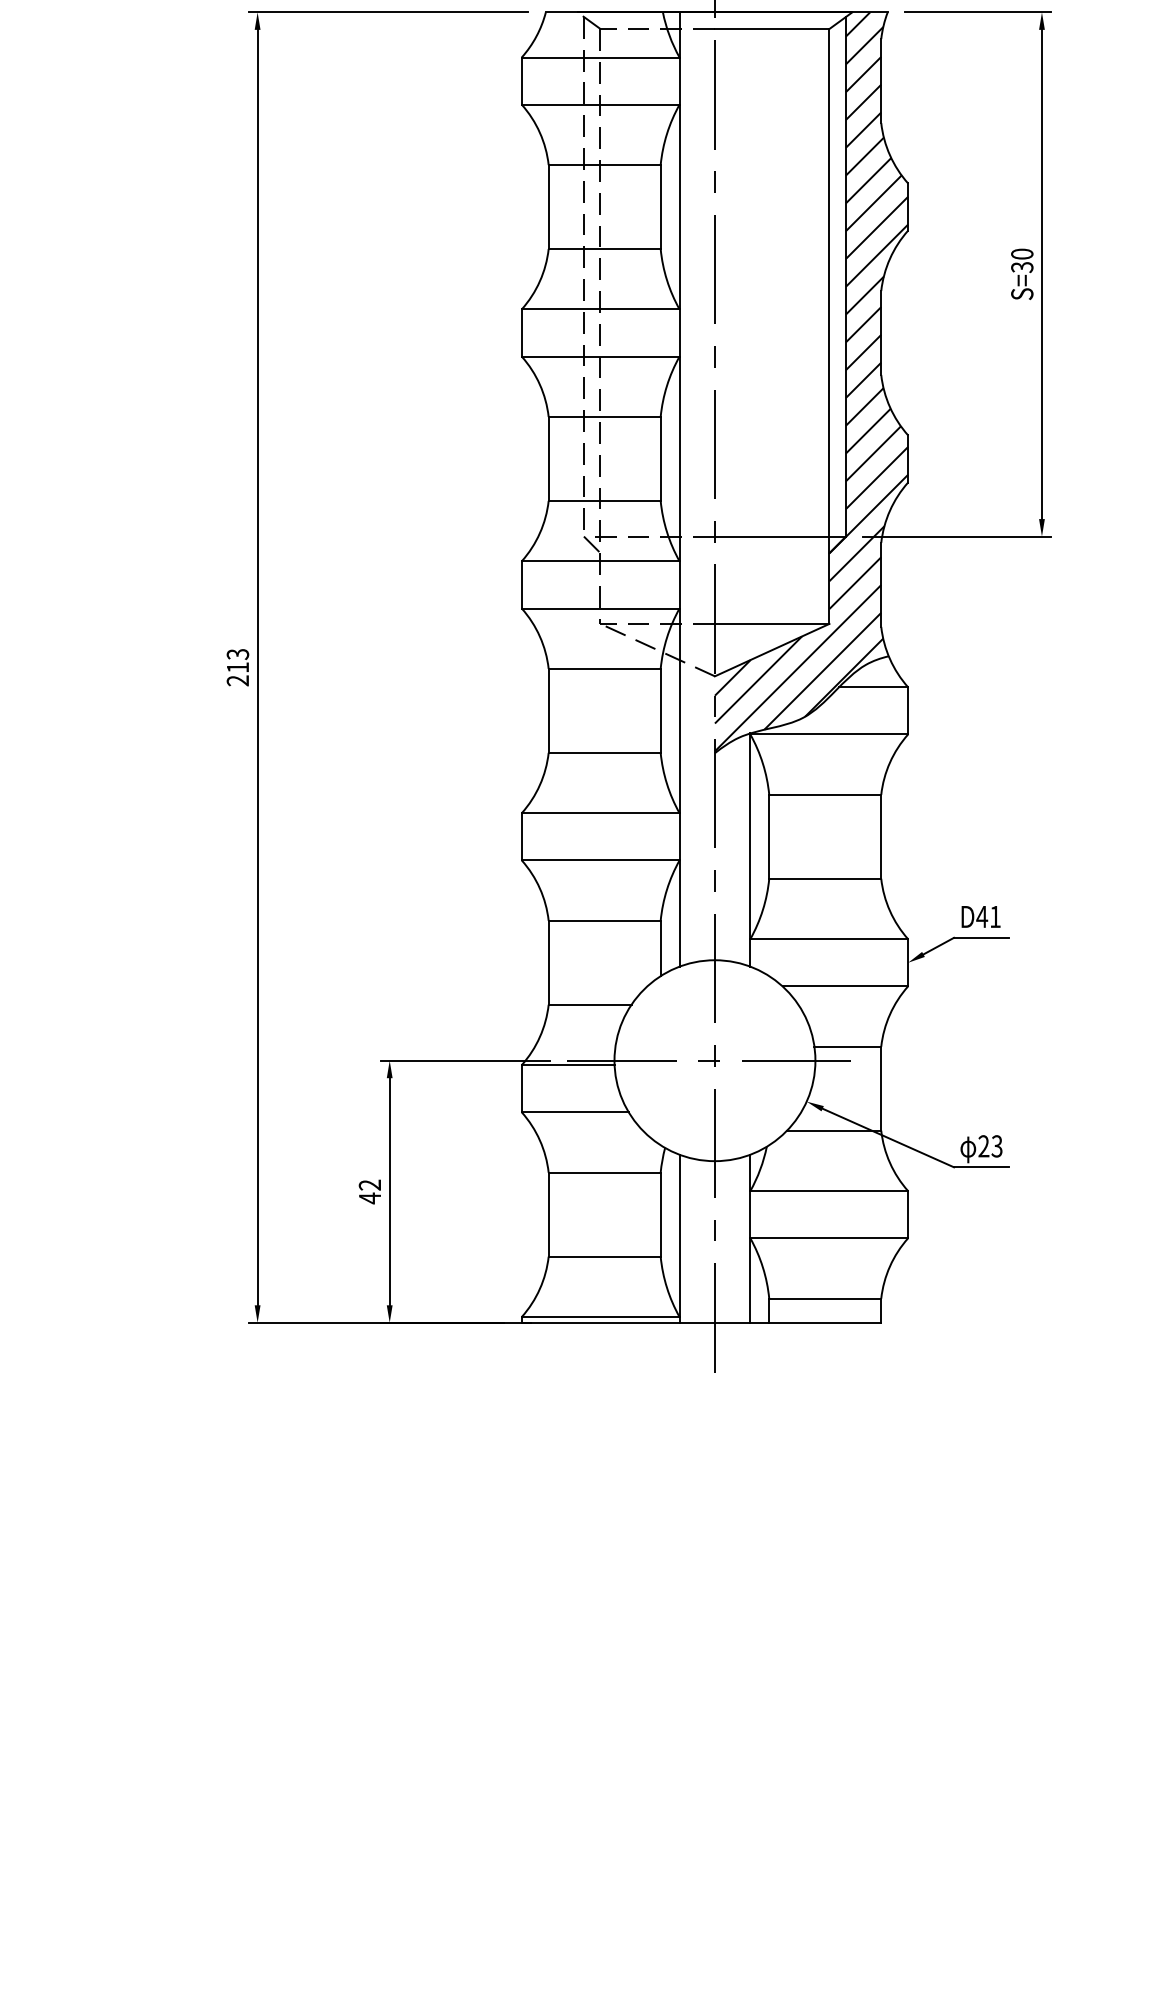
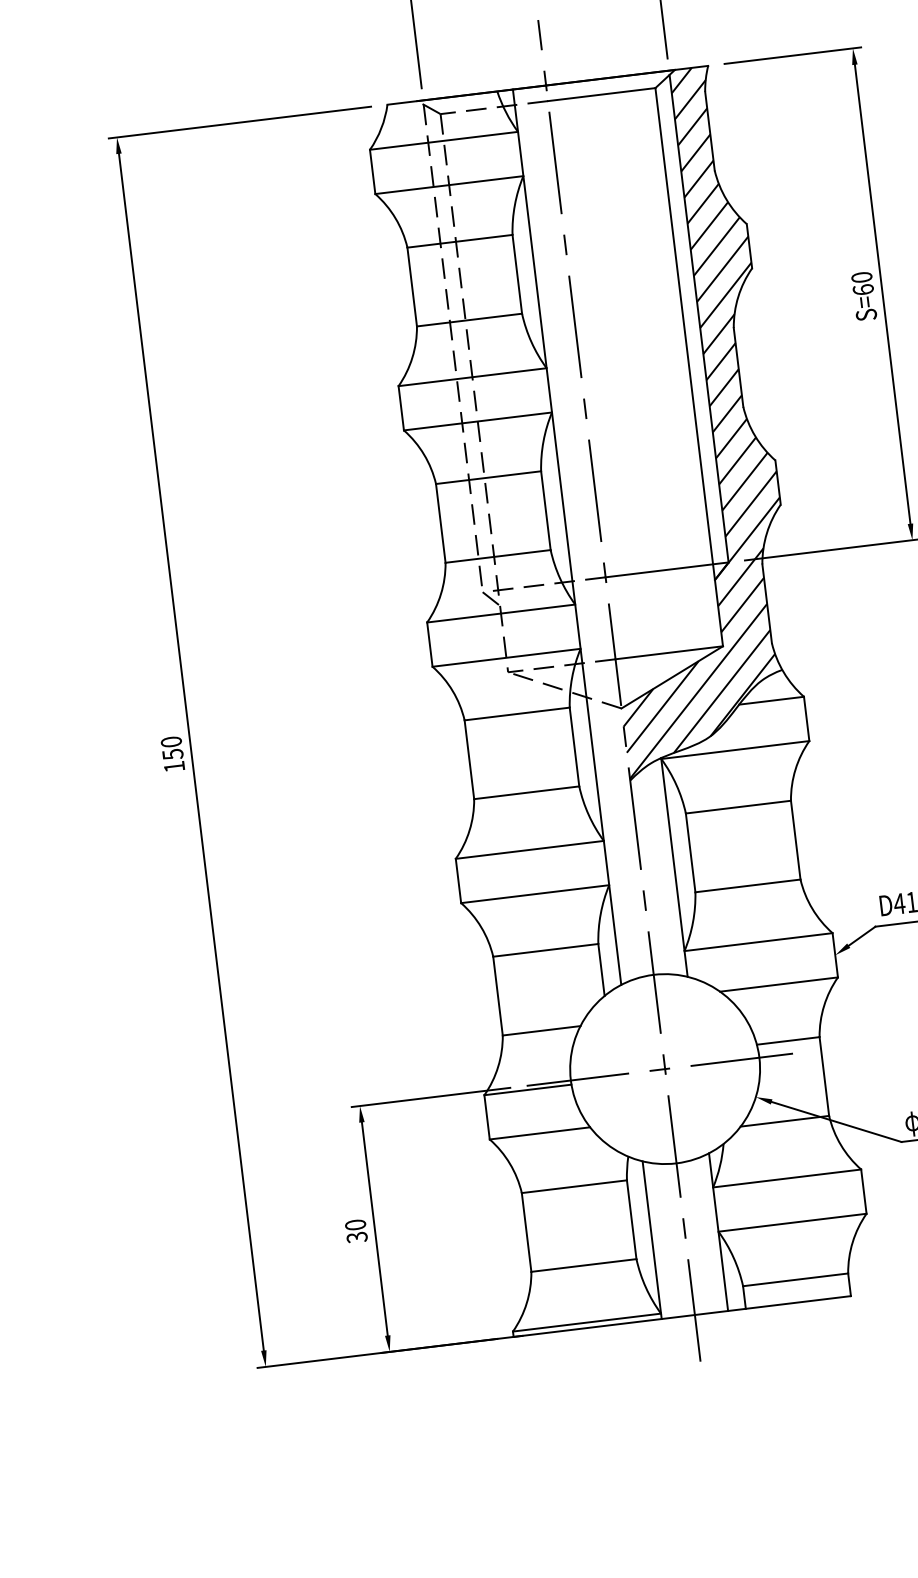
text: (1022, 267) -> (863, 289), S=30 -> S=60
text: (237, 667) -> (172, 754), 213 -> 150
text: (369, 1191) -> (355, 1231), 42 -> 30

